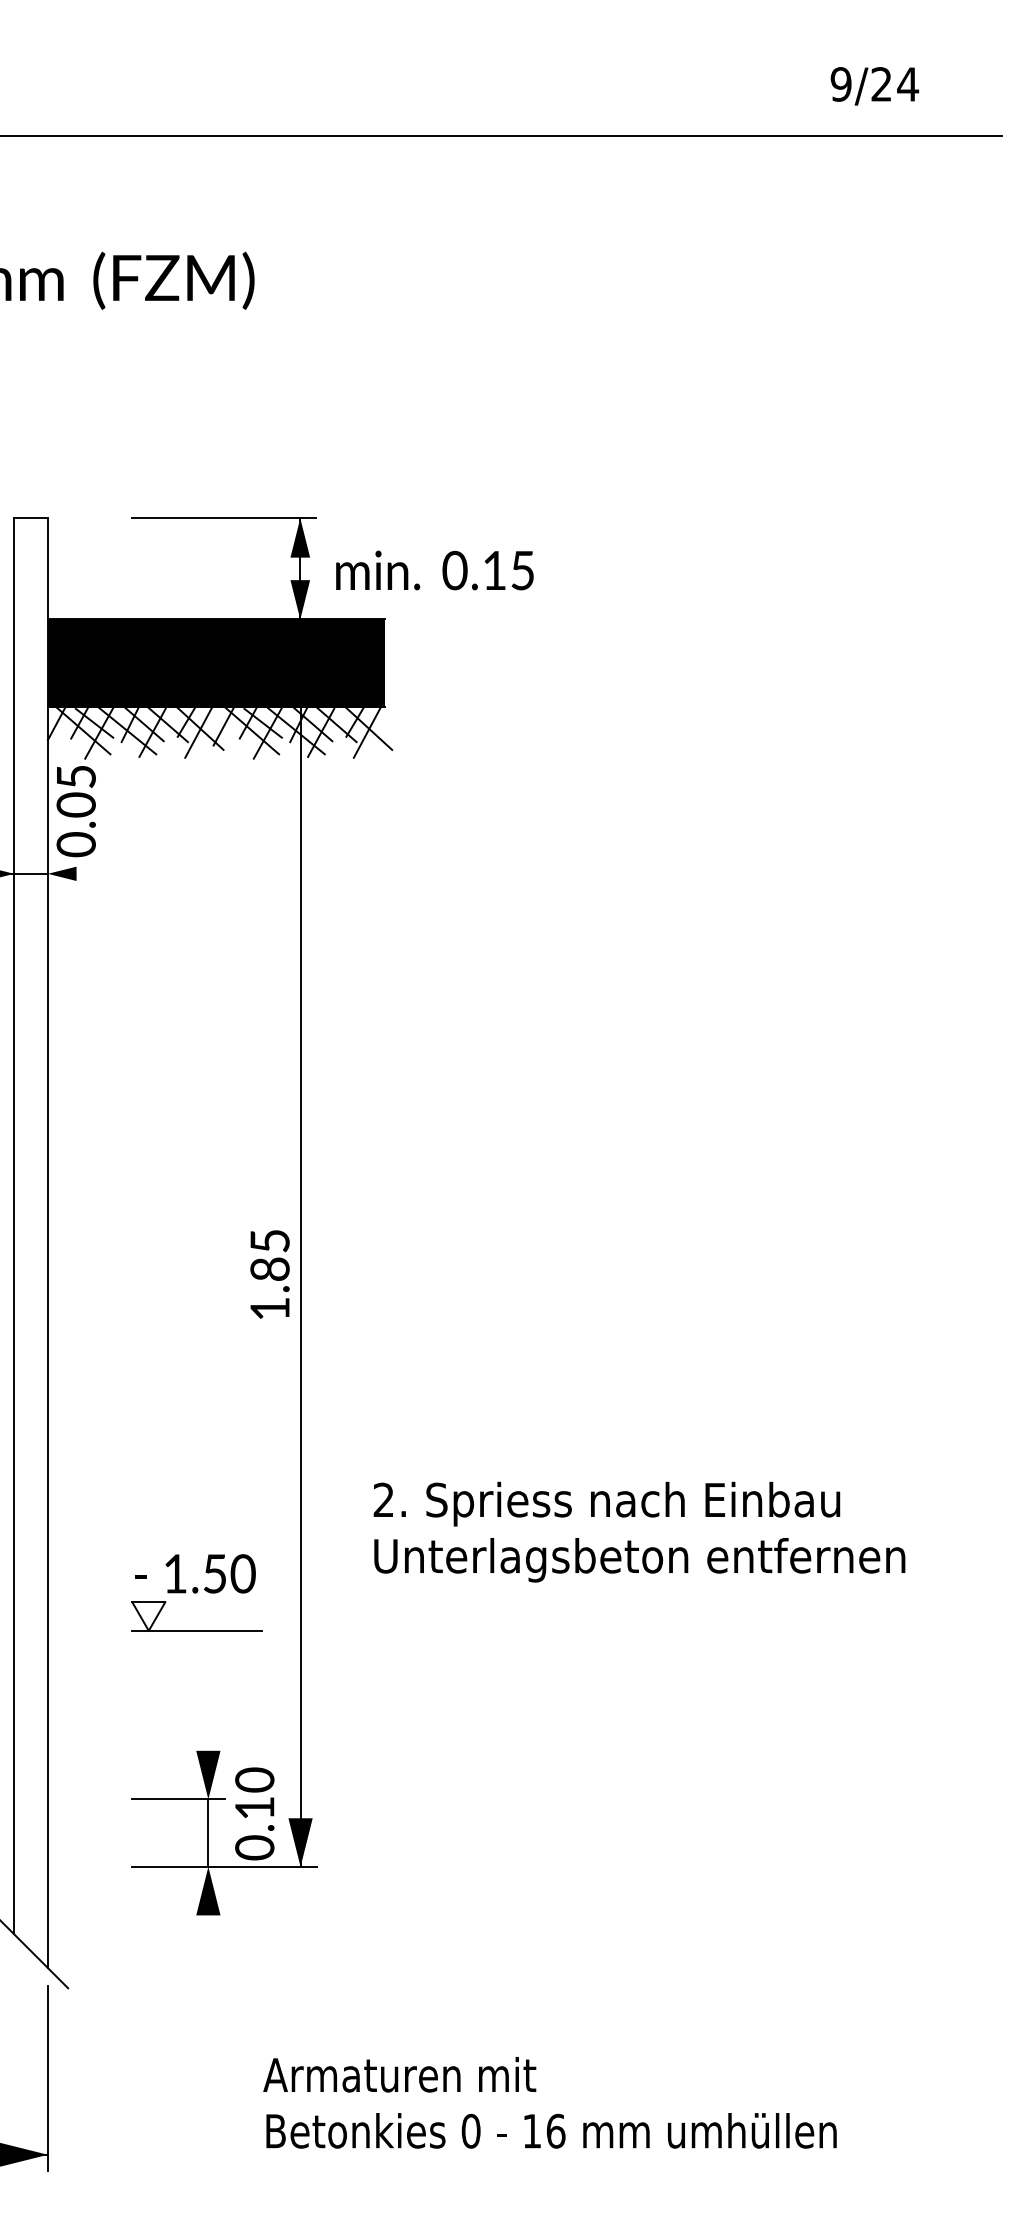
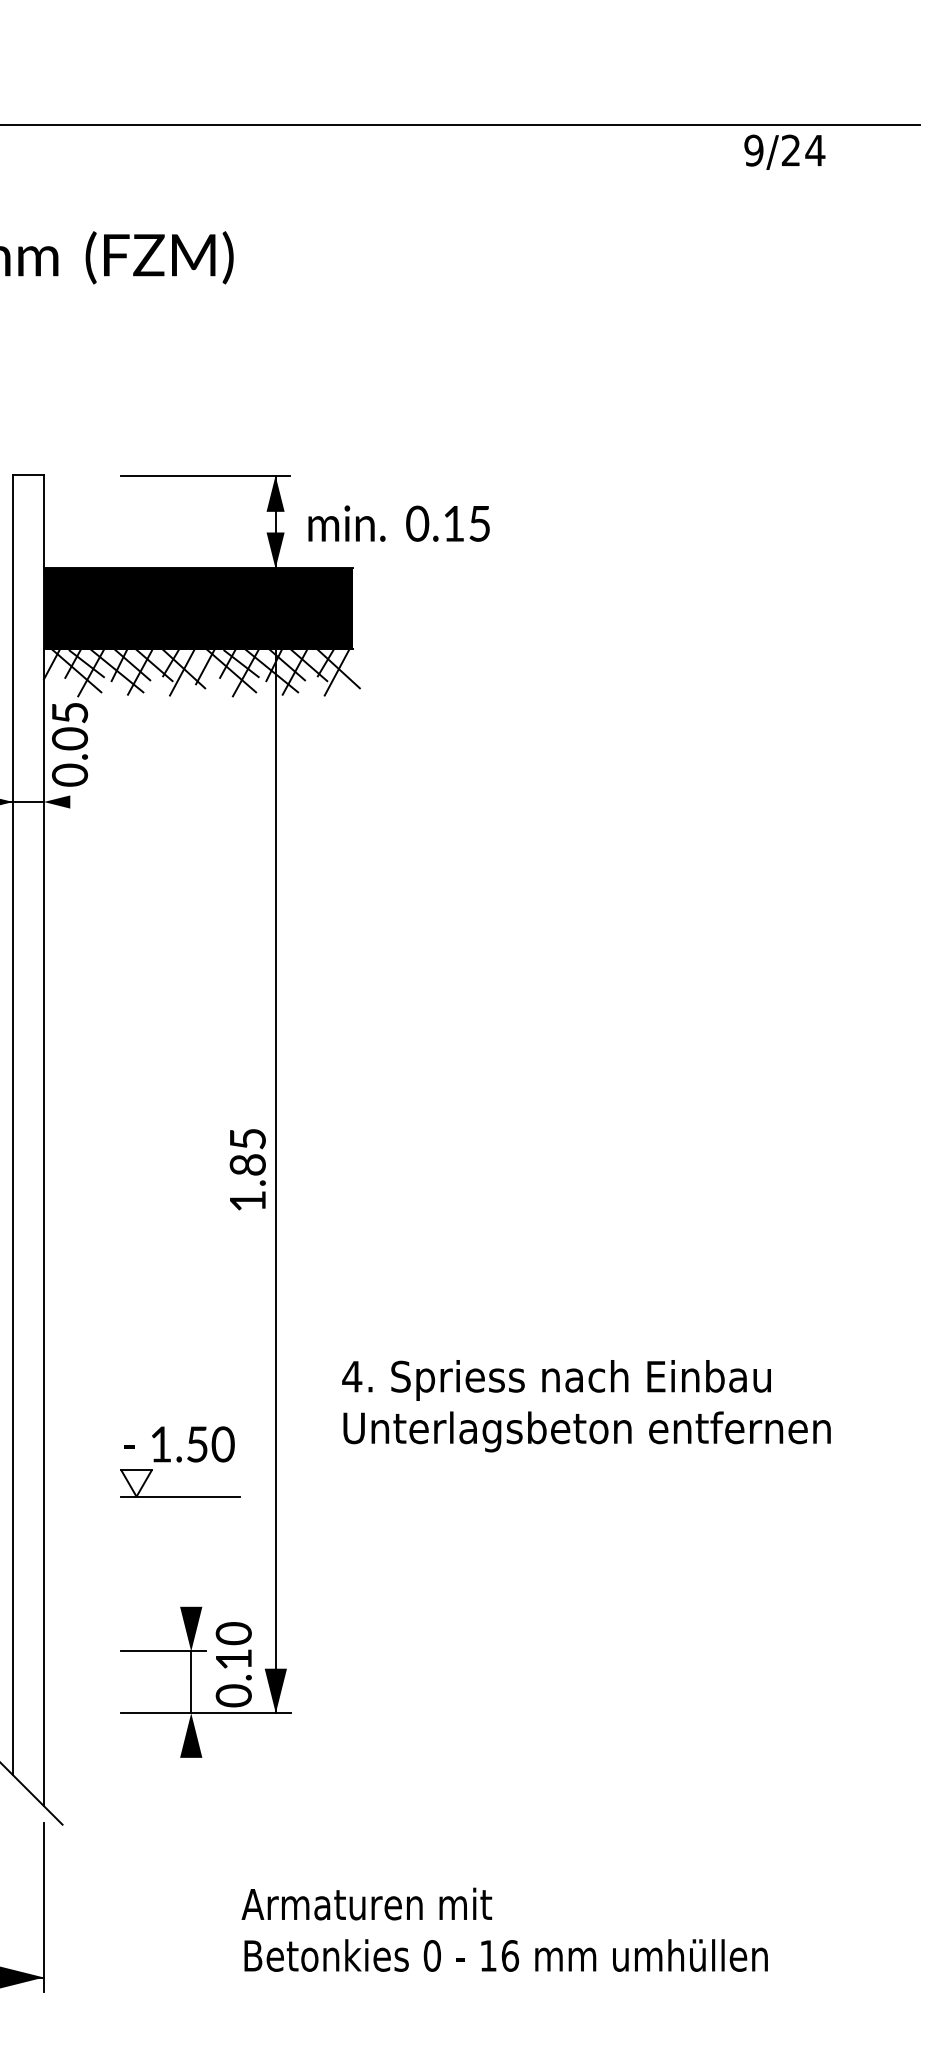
text: (874, 85) -> (784, 151), moved
text: (384, 1499) -> (352, 1376), 2. -> 4.

